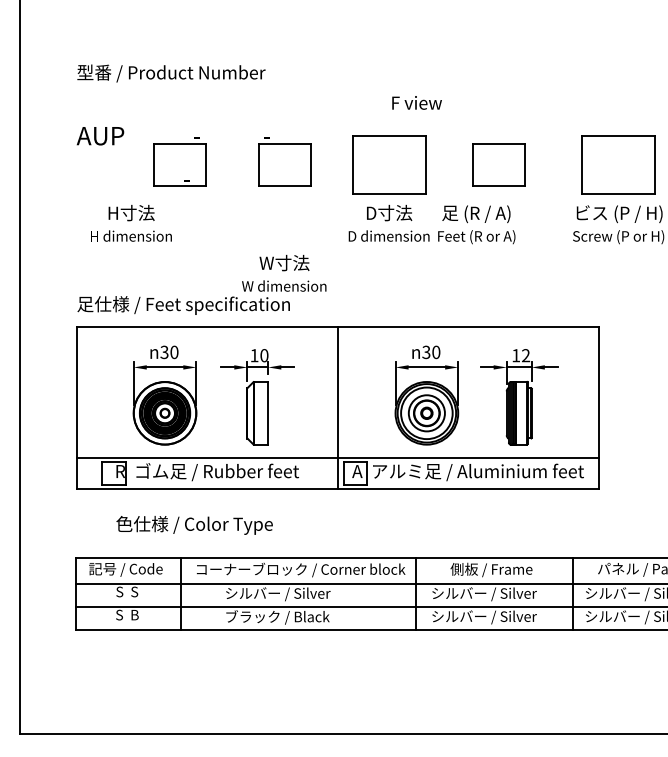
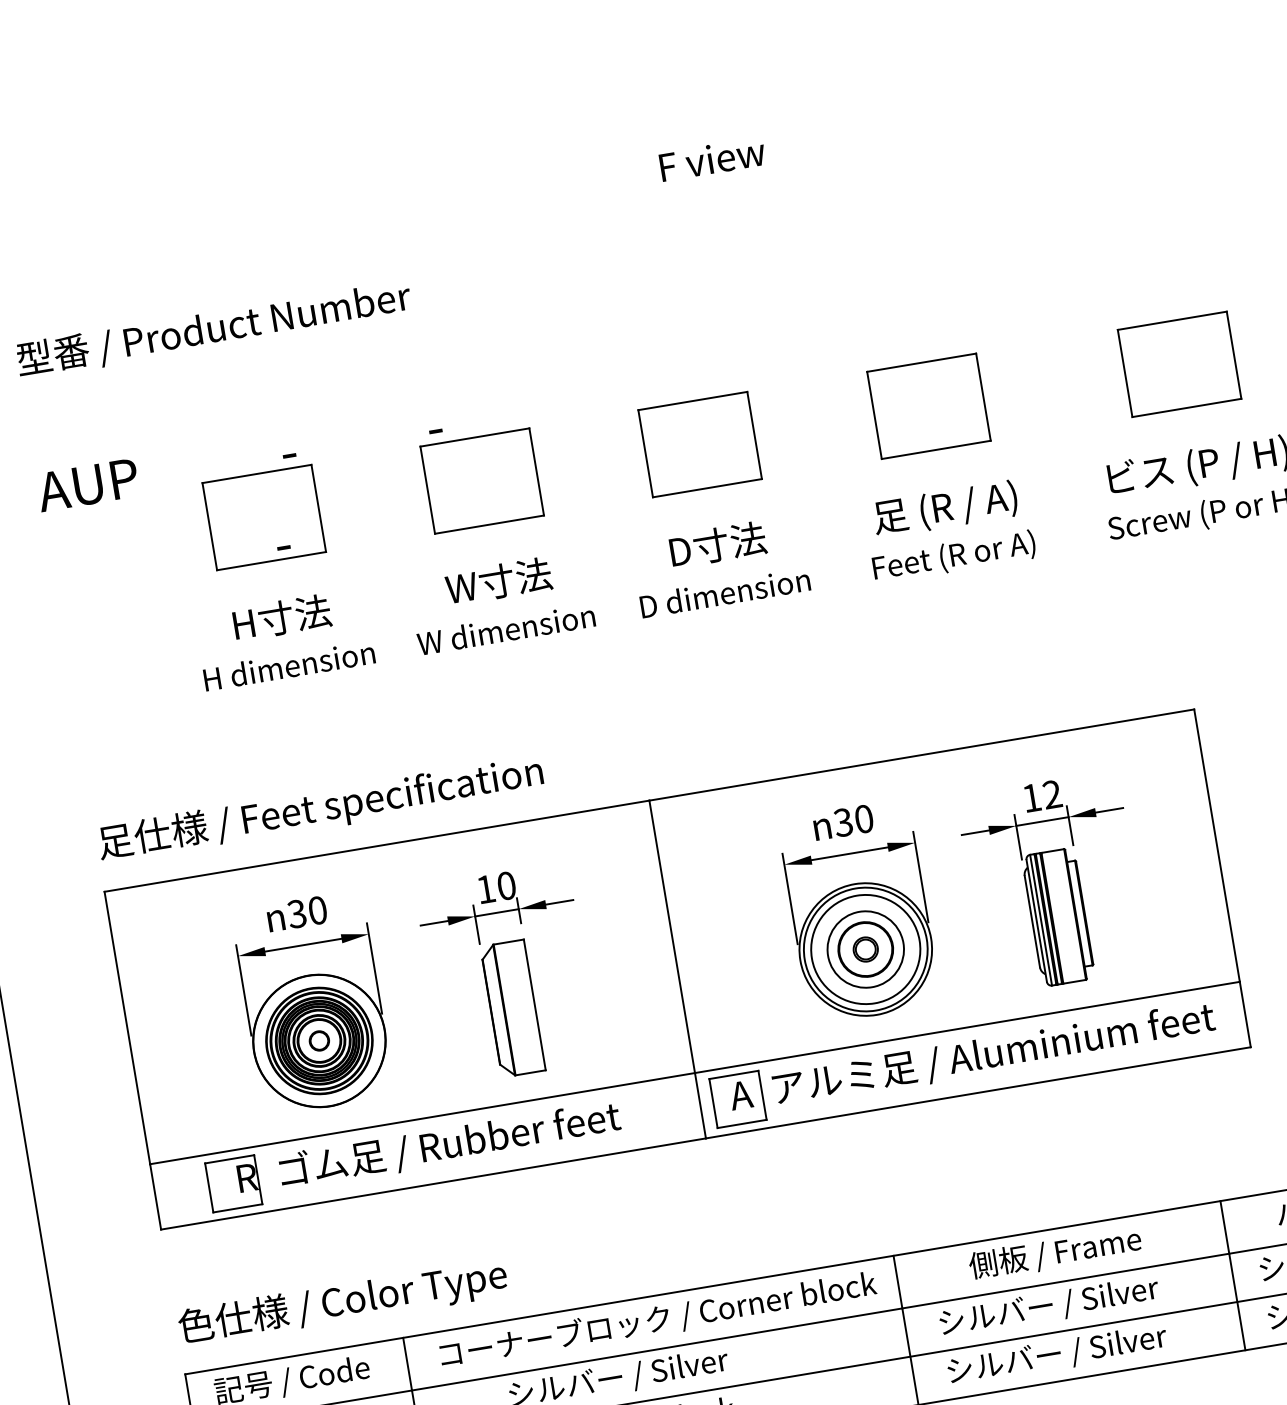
text: (416, 102) -> (711, 158), moved
part: (388, 164) -> (698, 443), size x0.71
part: (618, 164) -> (1178, 363), size x0.71
text: (131, 223) -> (285, 639), moved
text: (476, 224) -> (949, 530), moved
text: (284, 272) -> (502, 601), moved
text: (194, 525) -> (342, 1303), moved

